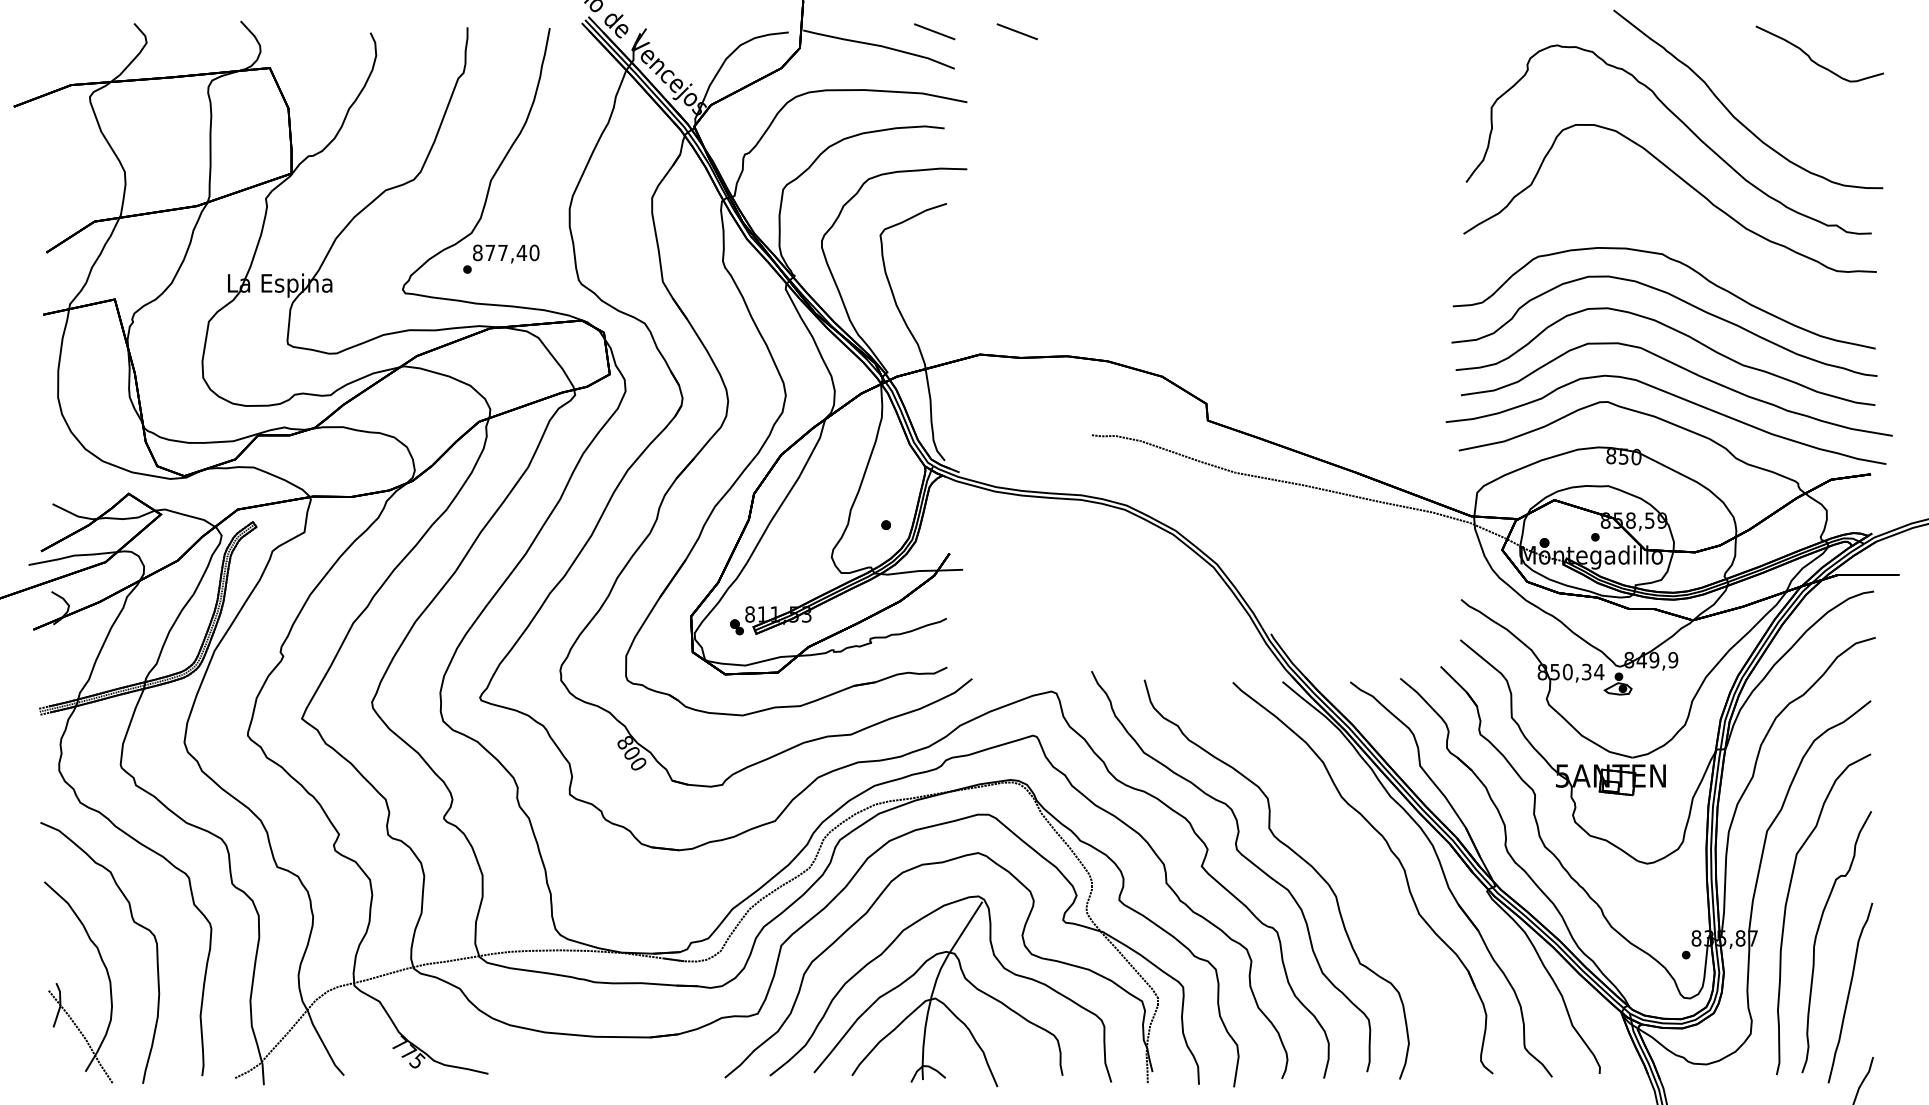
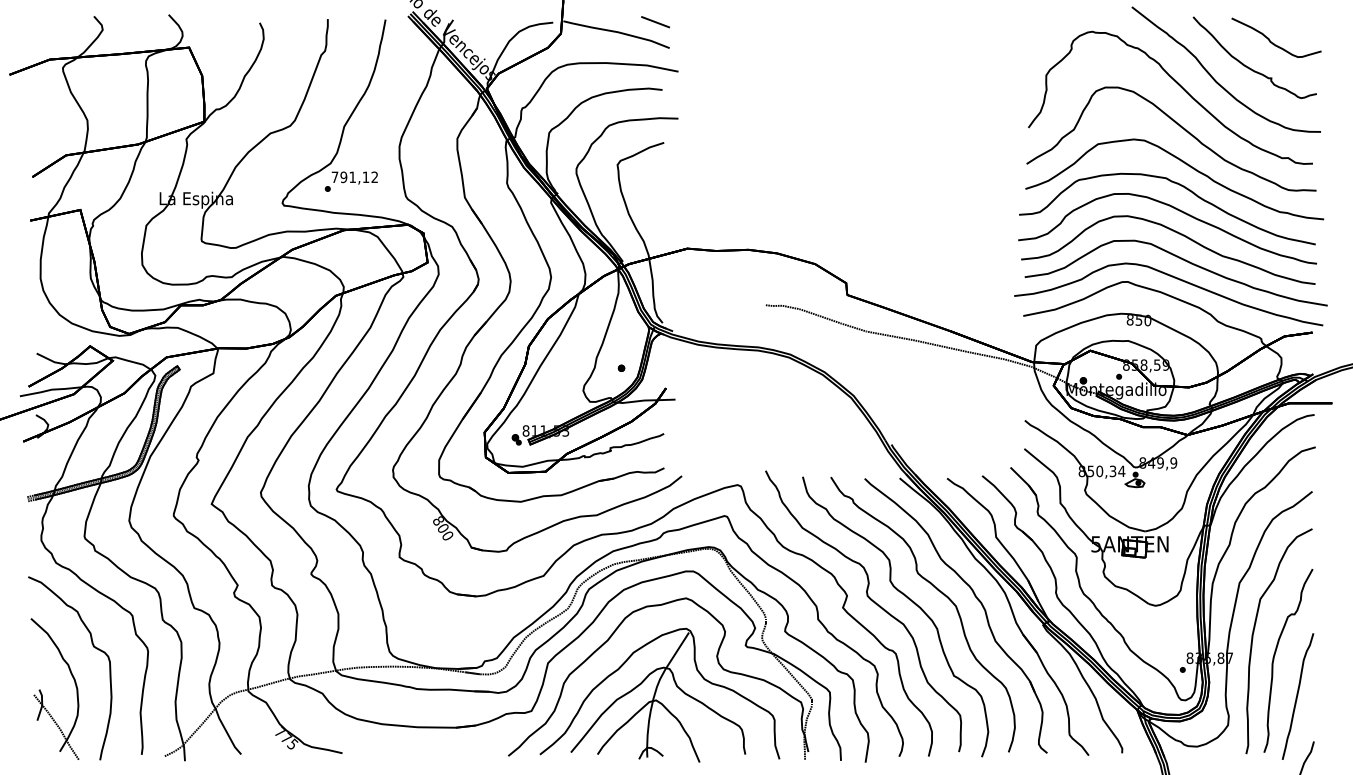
line: (1017, 32) -> (713, 22), removed
curve: (1779, 94) -> (1248, 66), added
curve: (1690, 234) -> (1185, 164), added
text: (505, 253) -> (354, 177), 877,40 -> 791,12
curve: (1337, 843) -> (938, 591), added

